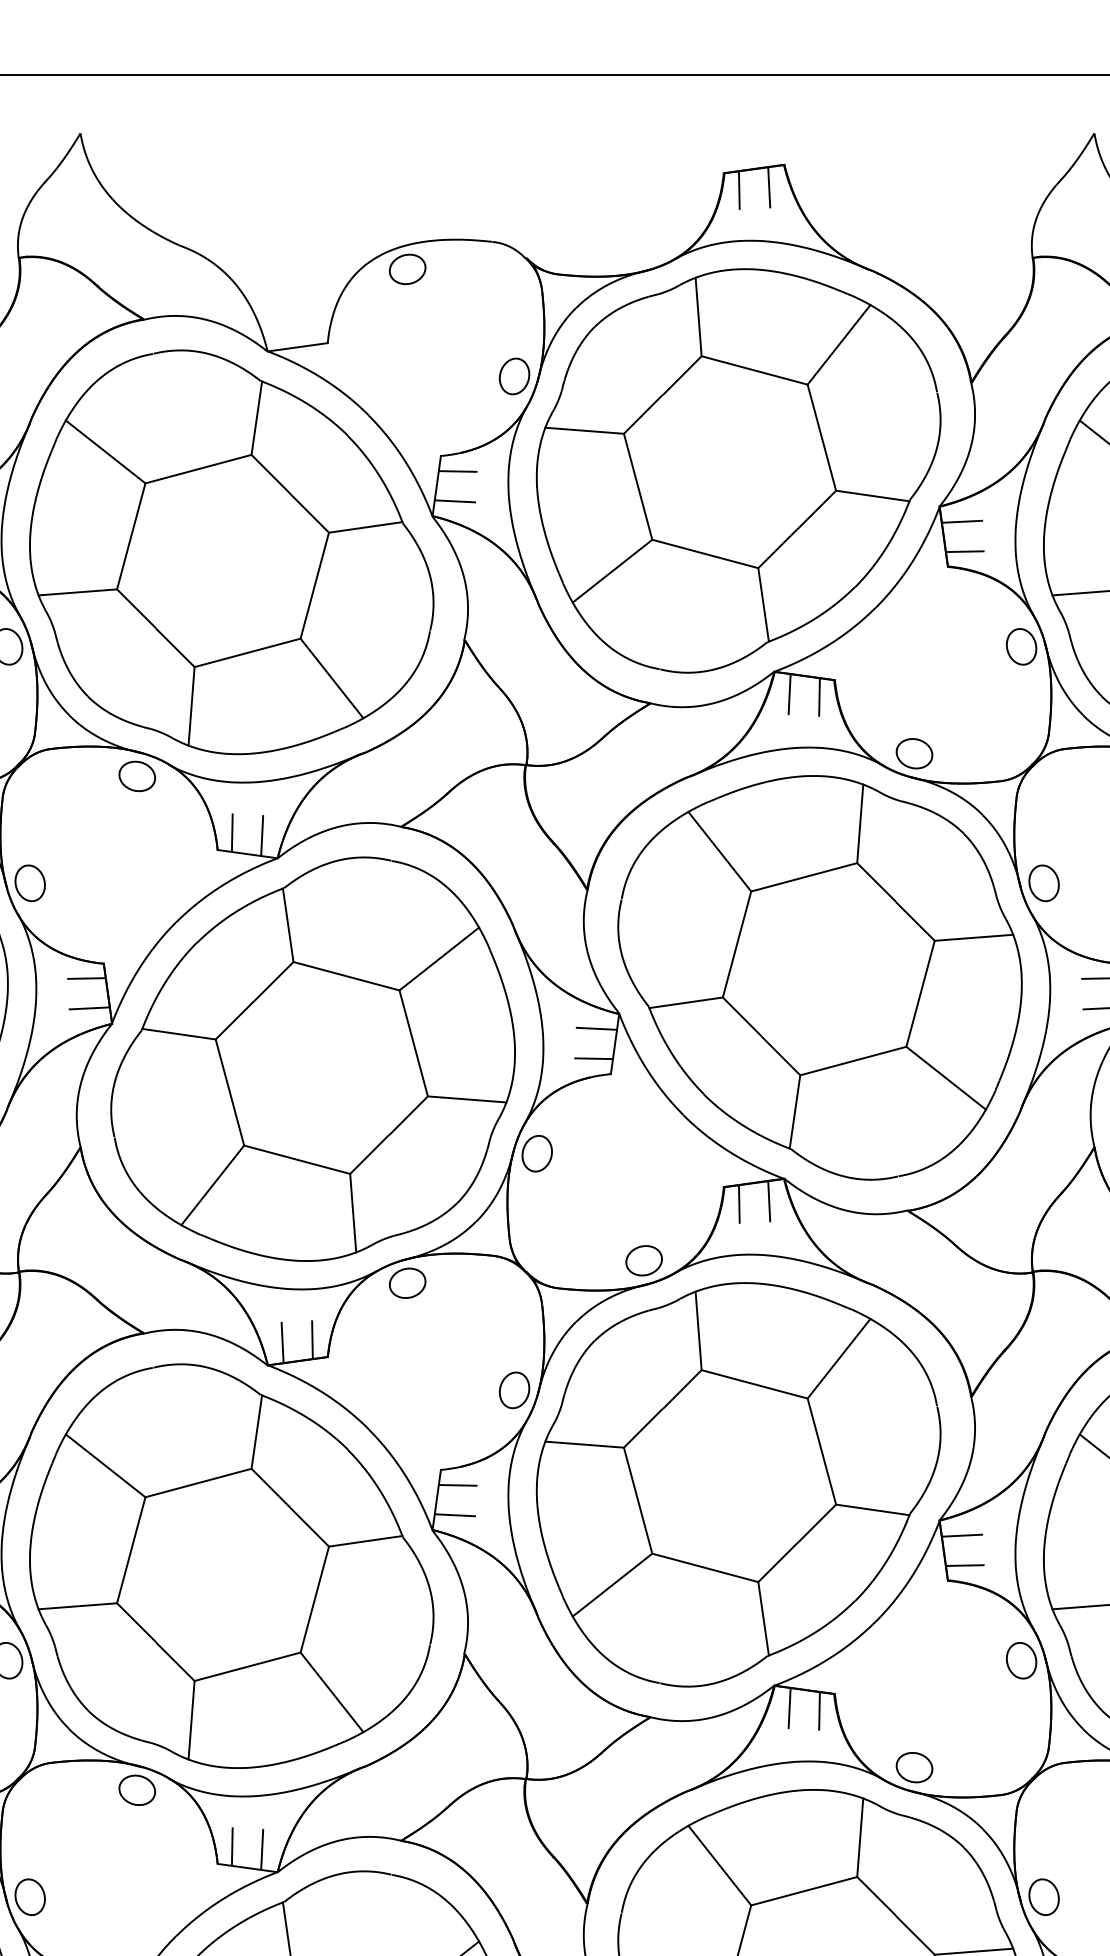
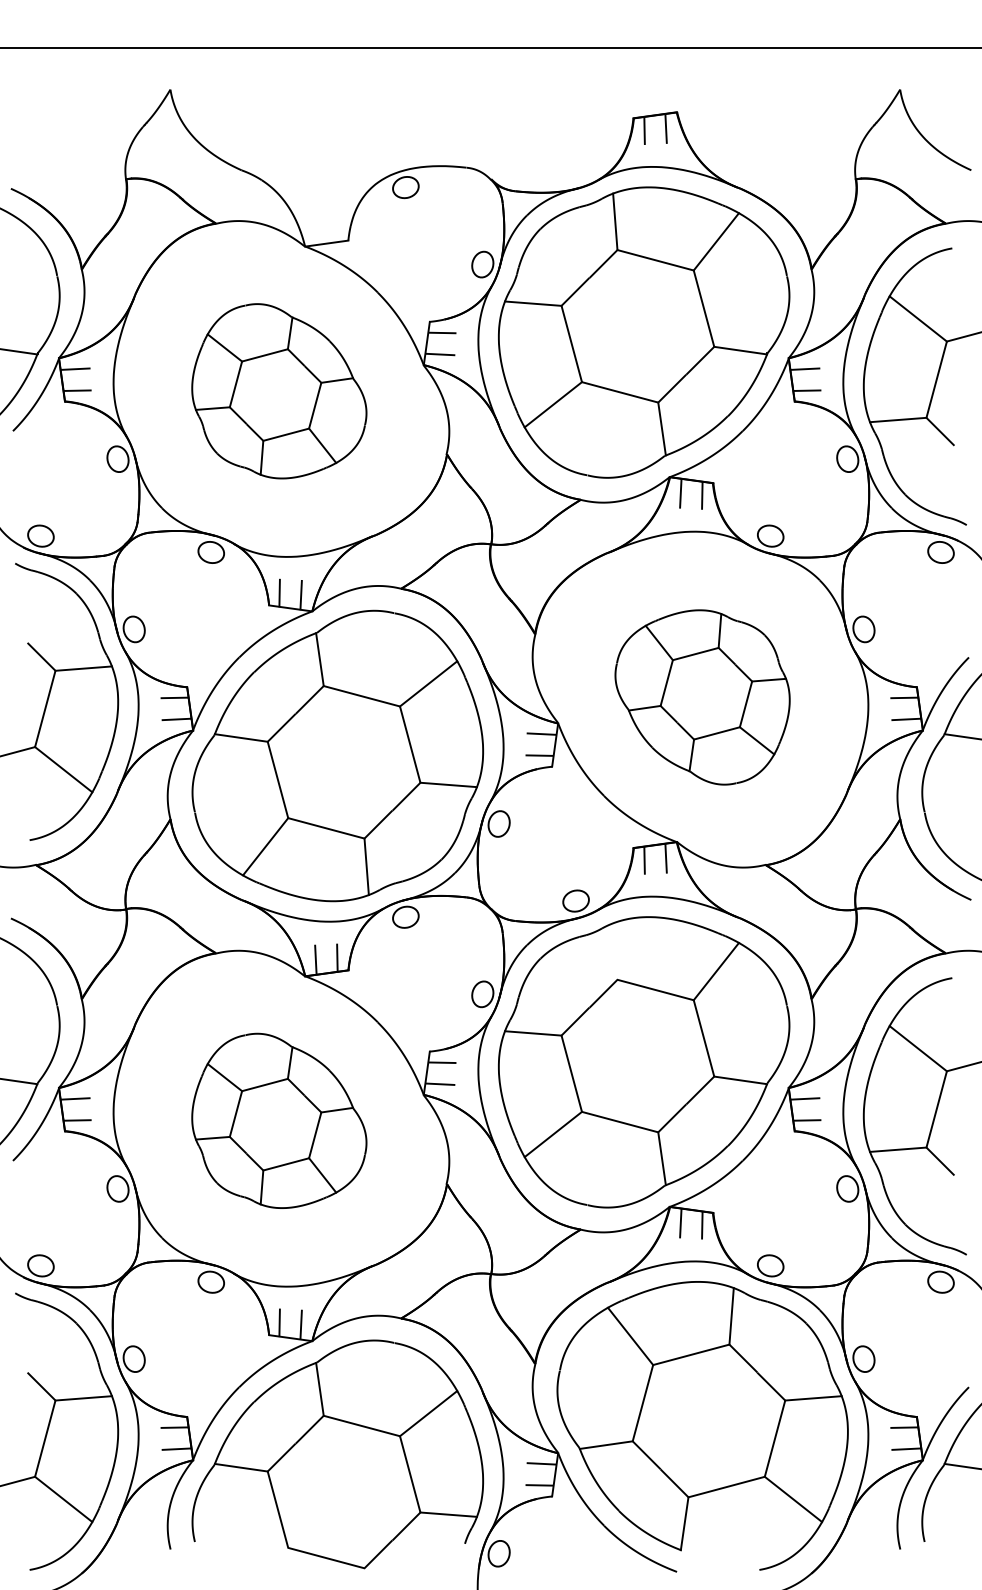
part: (232, 552) -> (279, 391), size x0.6
part: (819, 977) -> (702, 697), size x0.6
line: (698, 1330) -> (615, 951), removed
part: (232, 1565) -> (279, 1120), size x0.6

